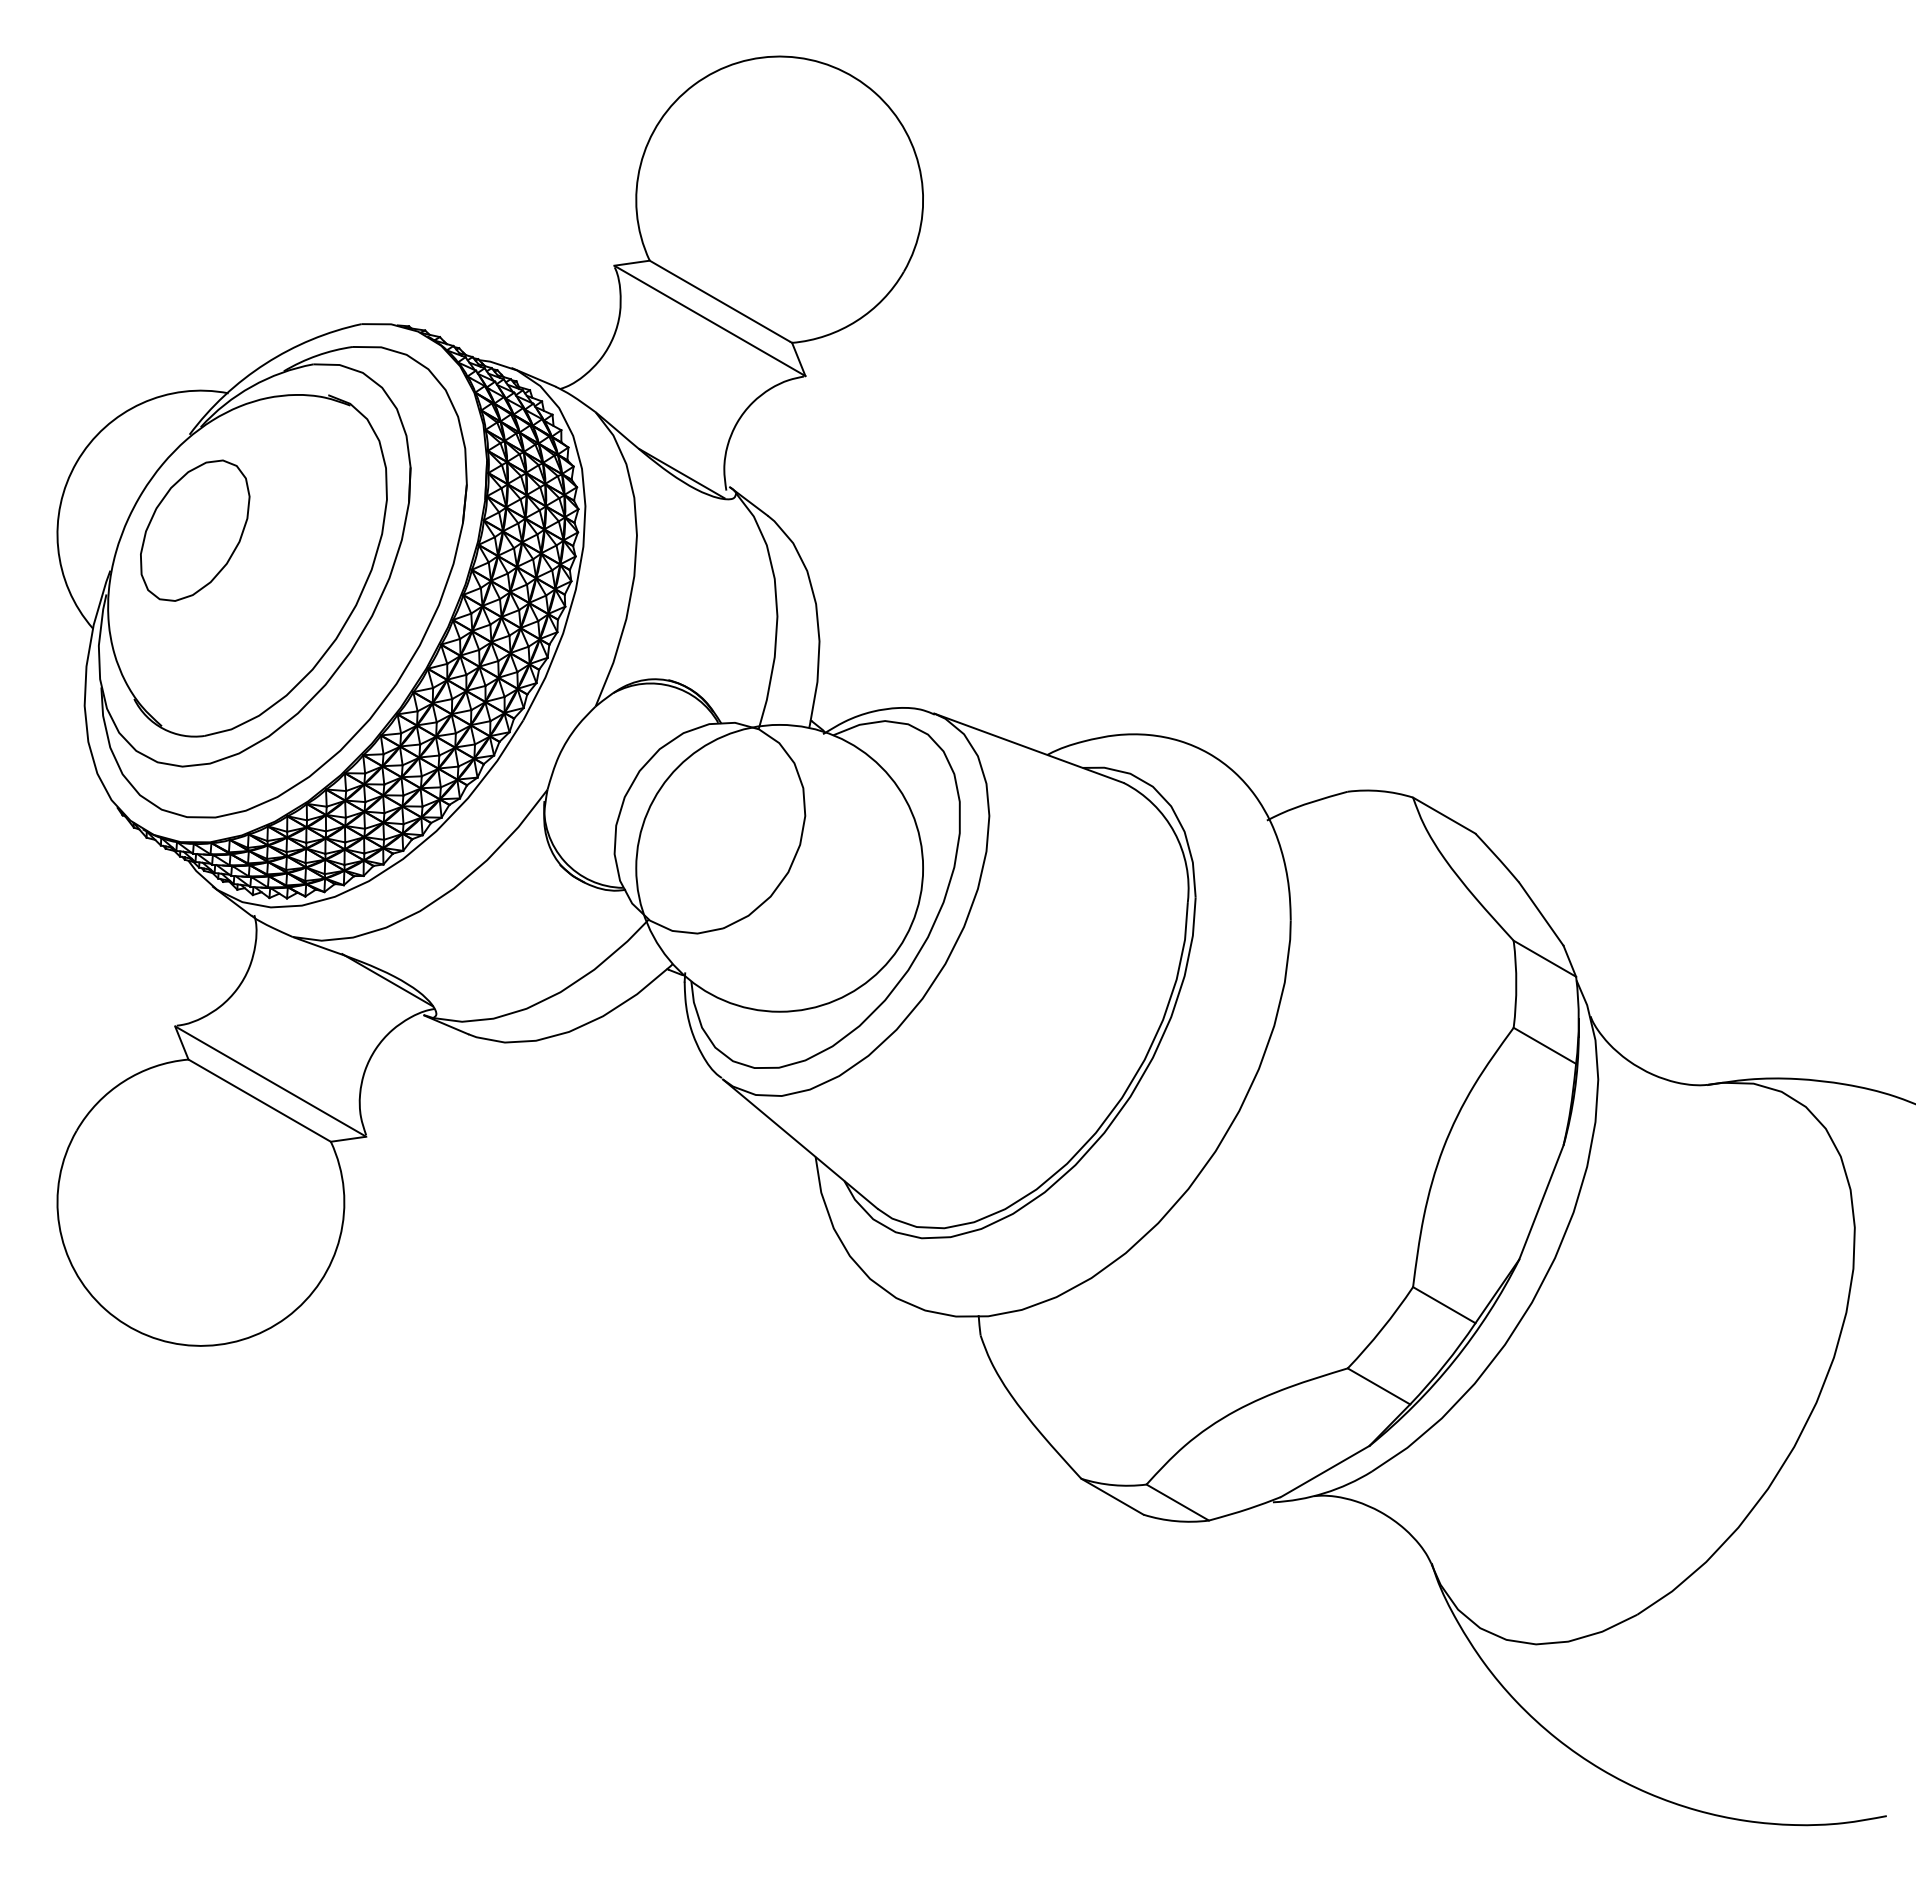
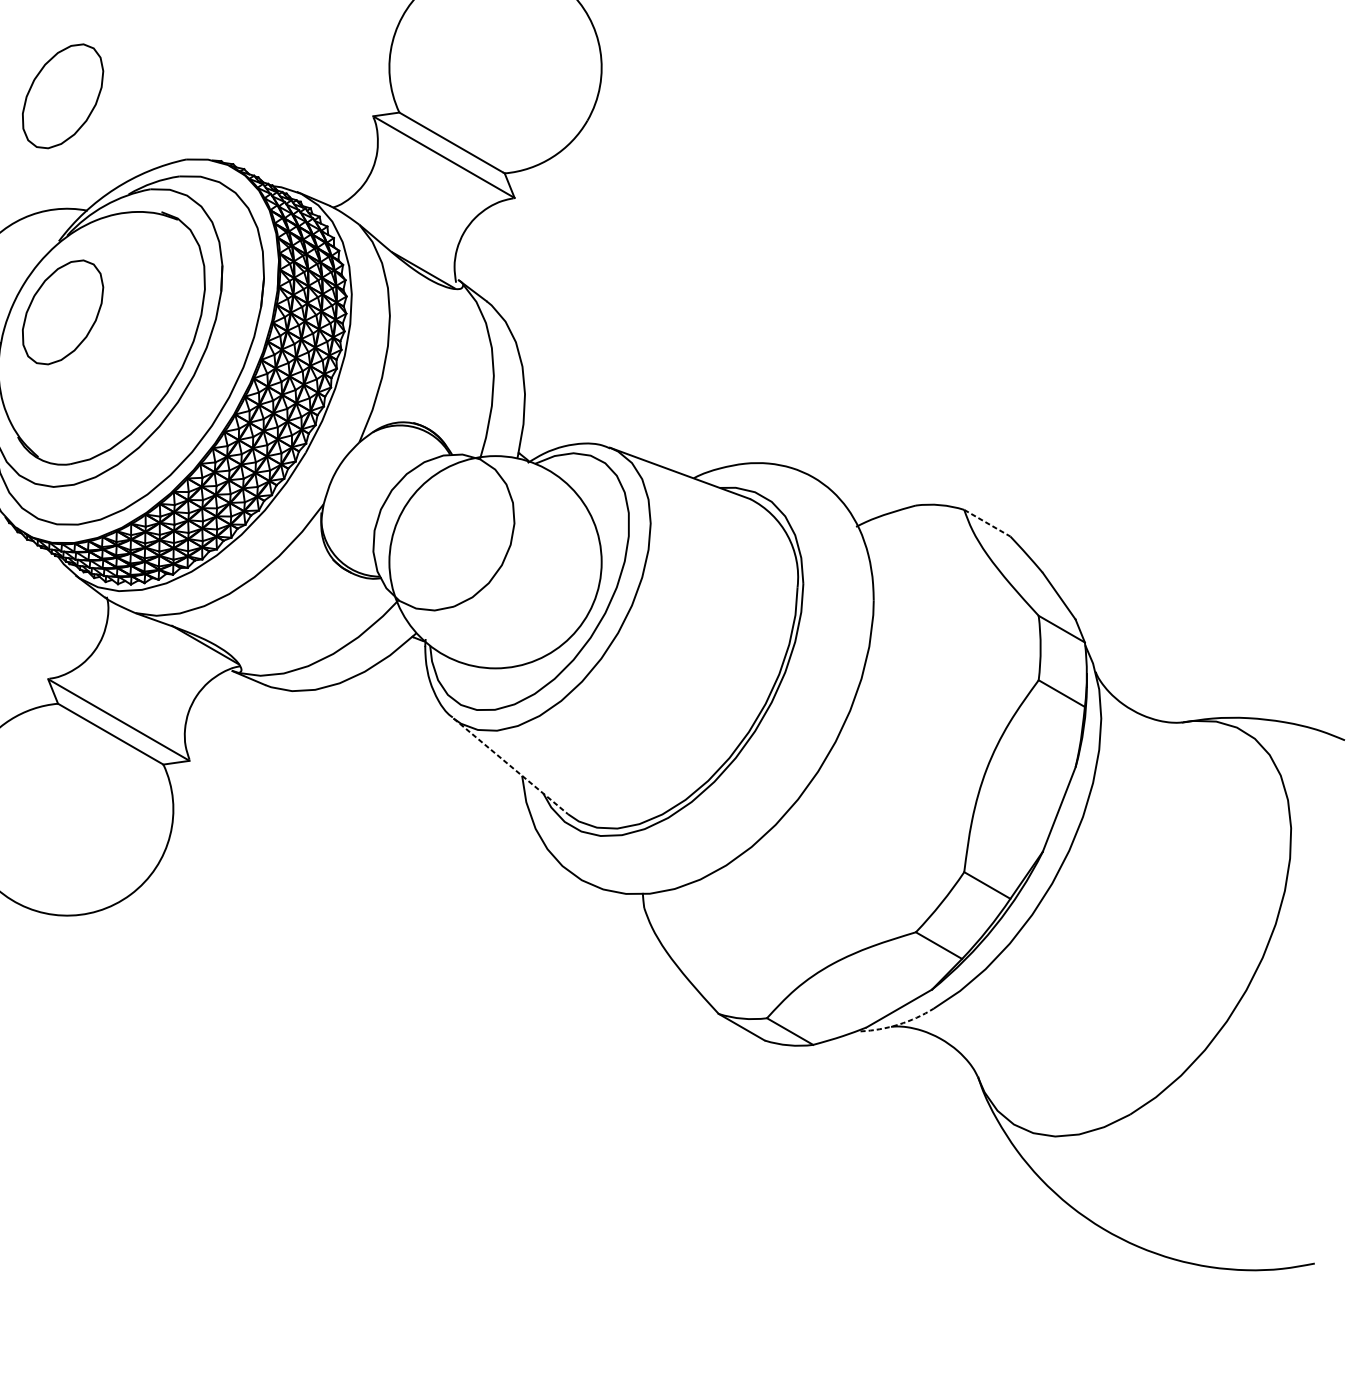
part: (195, 238) -> (63, 96), added
line: (1444, 815) -> (987, 523), solid -> dashed
line: (800, 1144) -> (510, 766), solid -> dashed
arc: (1324, 1493) -> (898, 1024), solid -> dashed

